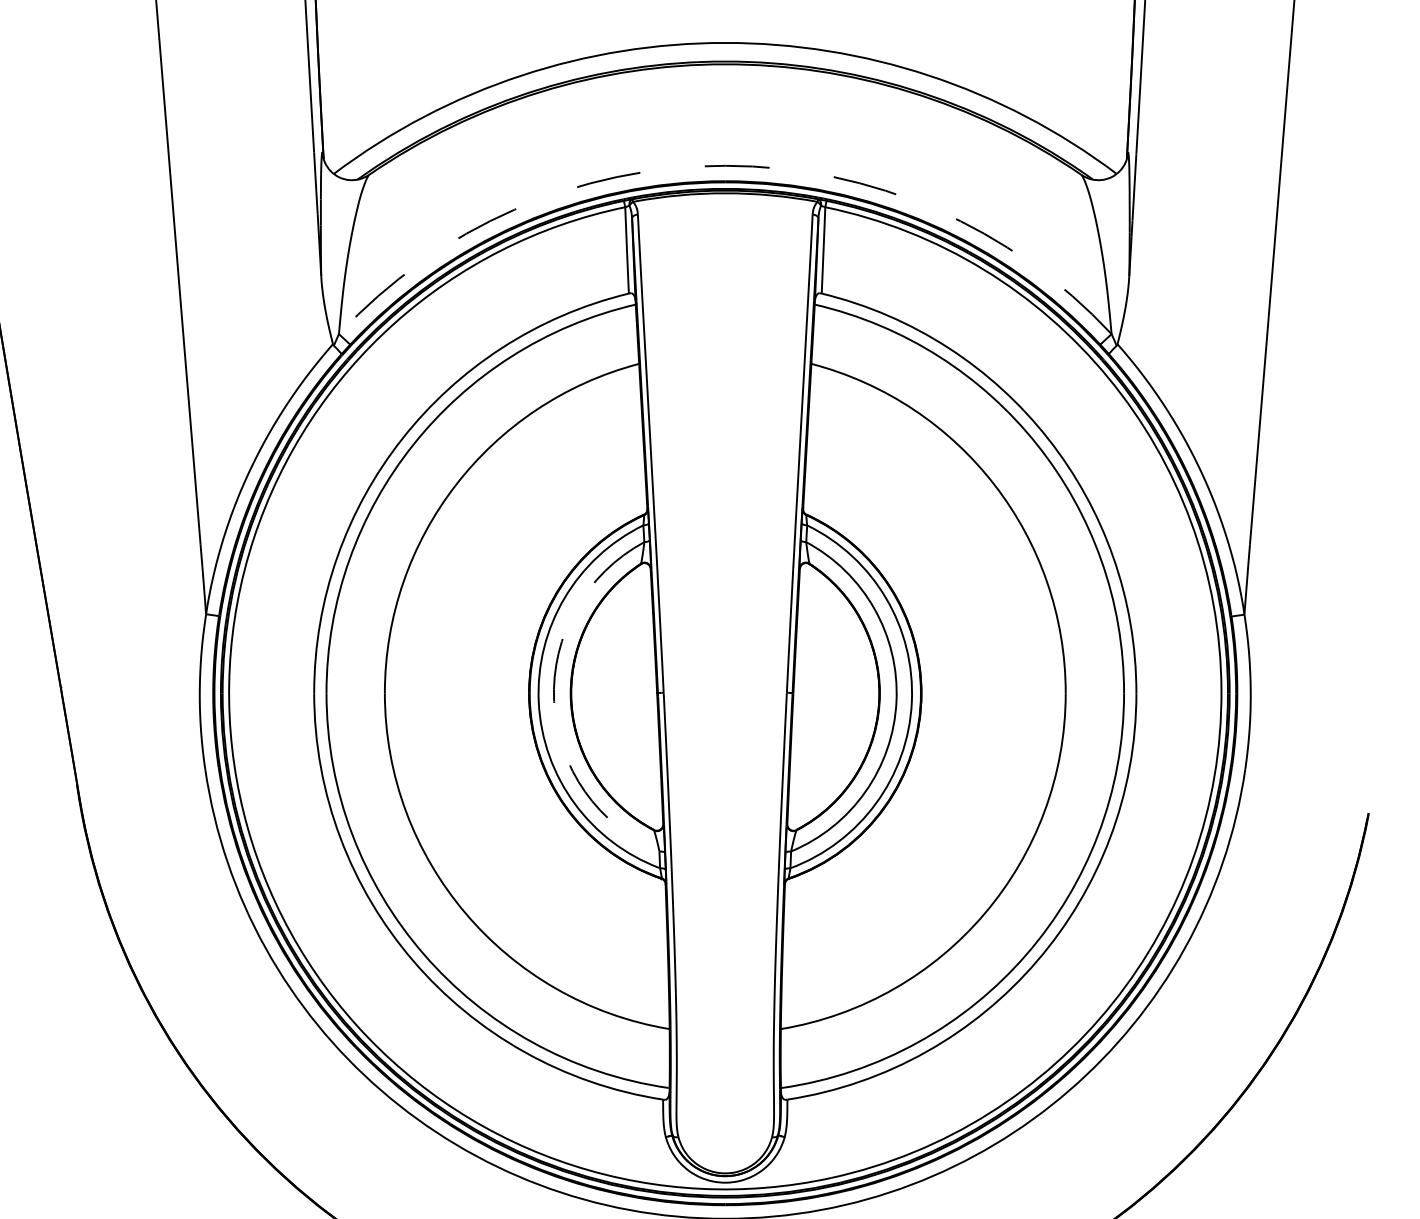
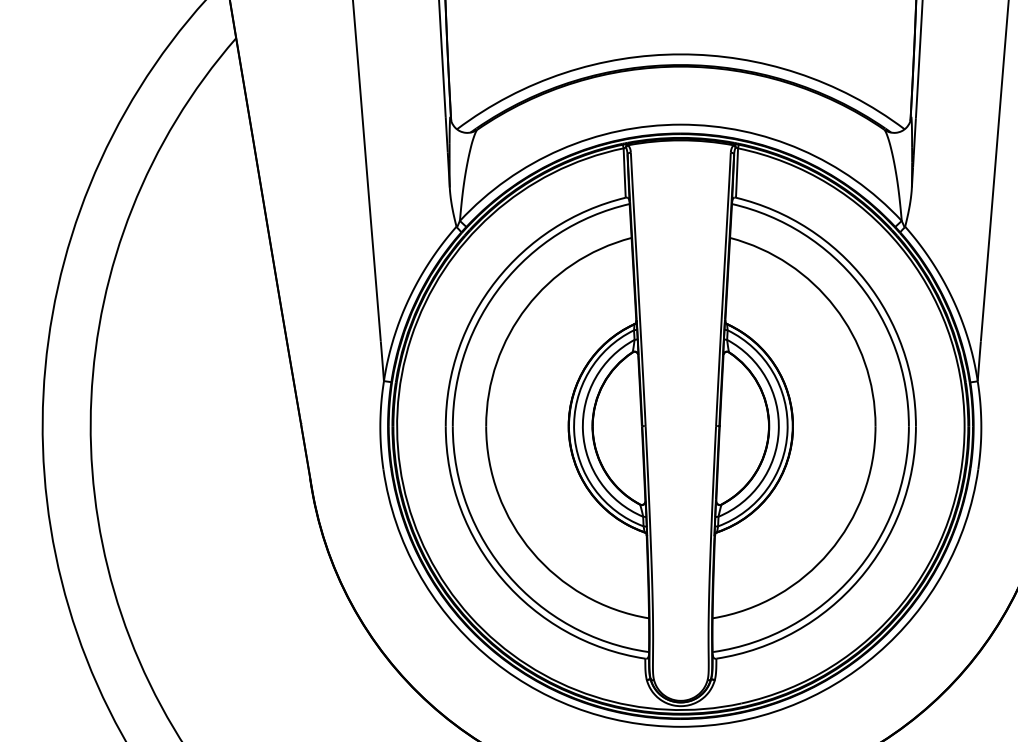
arc: (724, 165) -> (680, 124), dashed -> solid
arc: (553, 702) -> (582, 431), dashed -> solid

